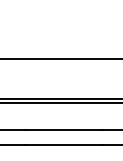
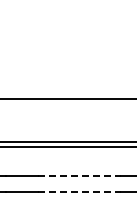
line: (64, 129) -> (80, 175), solid -> dashed
line: (64, 144) -> (80, 192), solid -> dashed

